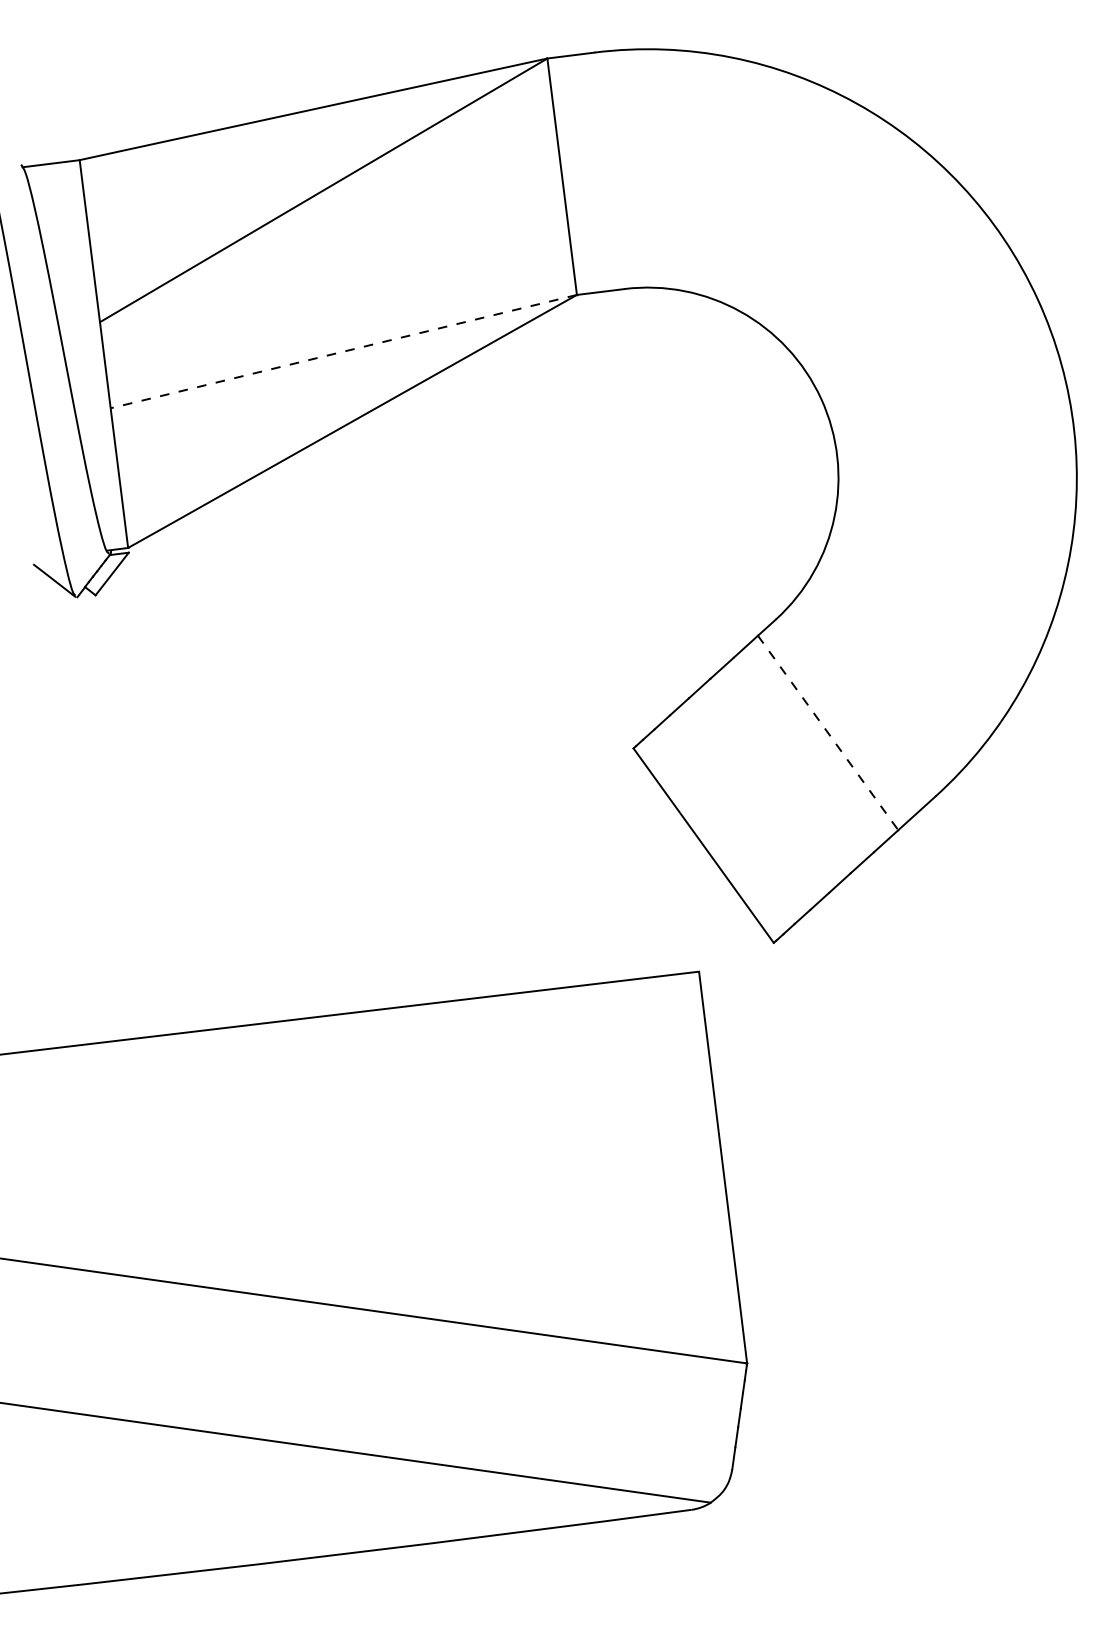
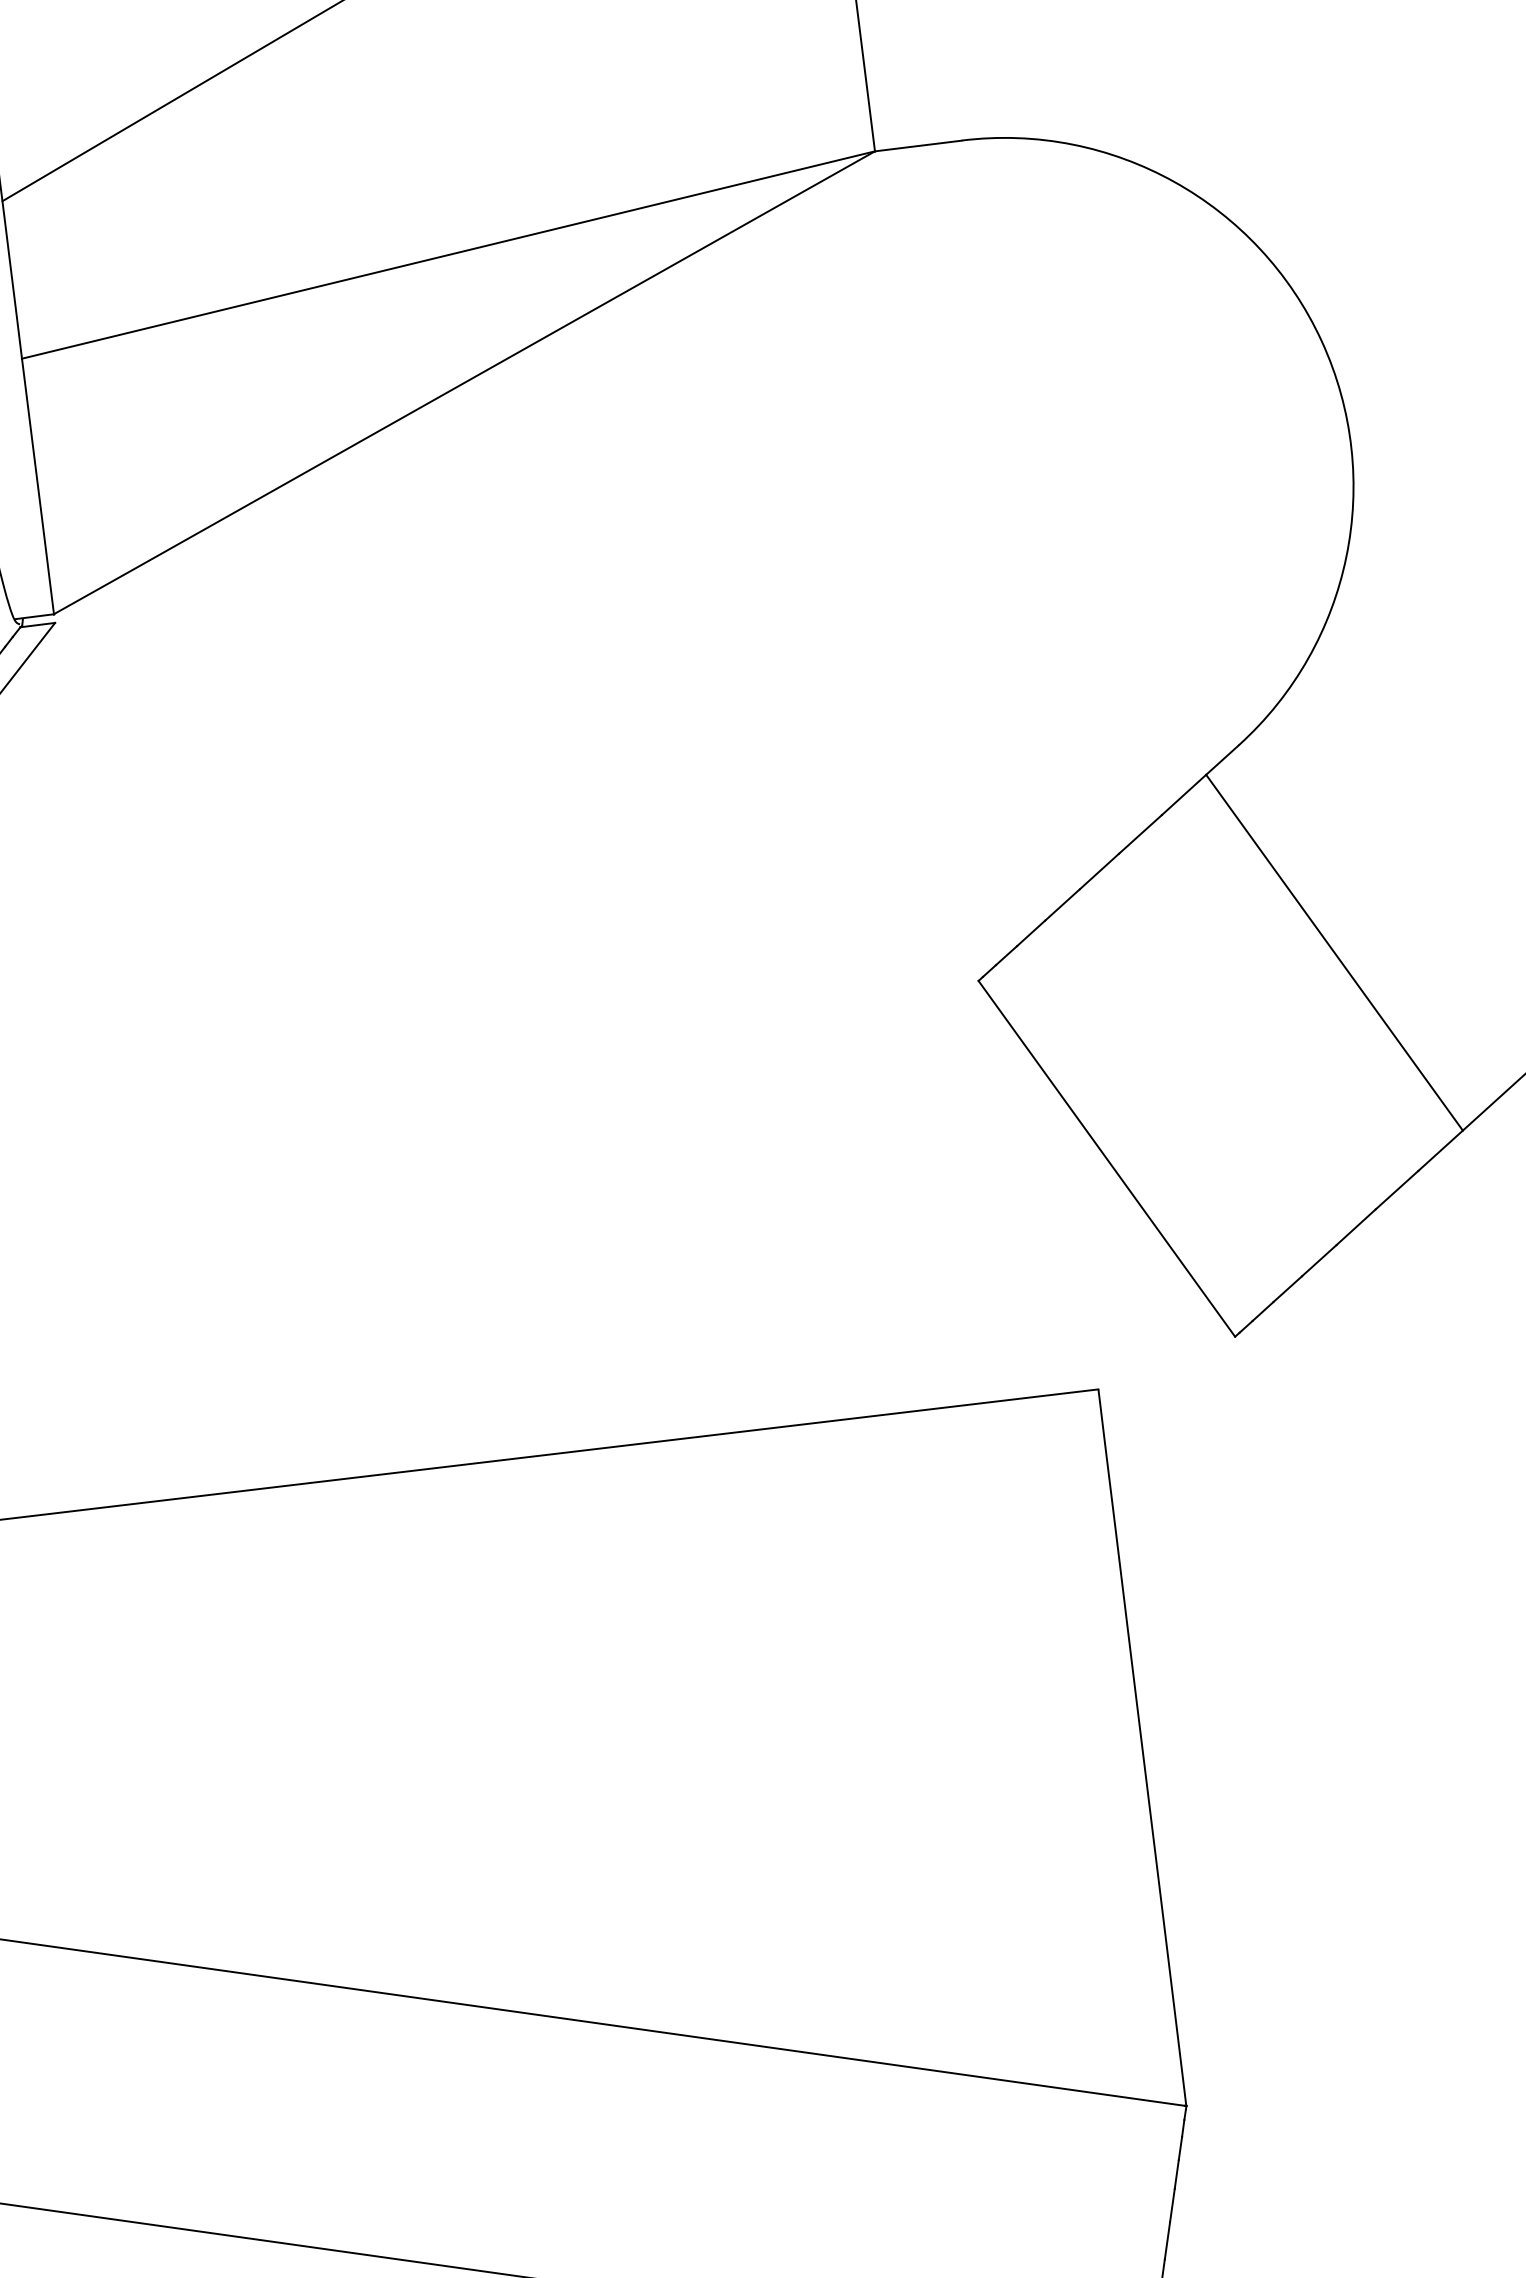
line: (343, 351) -> (447, 254), dashed -> solid
line: (828, 732) -> (1335, 951), dashed -> solid

